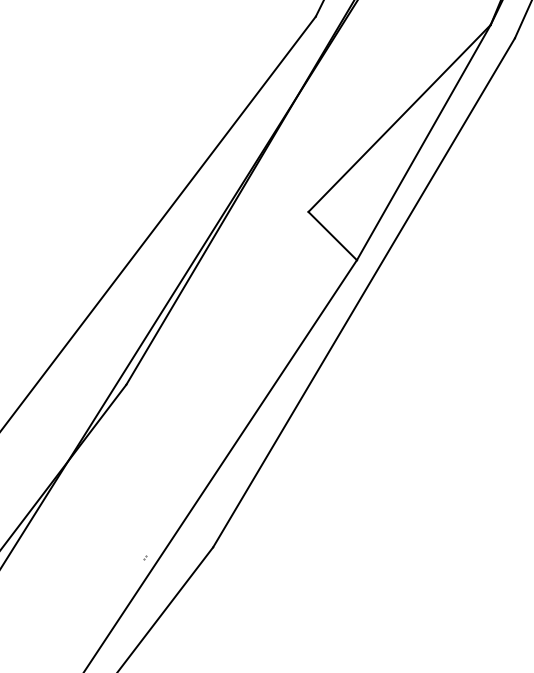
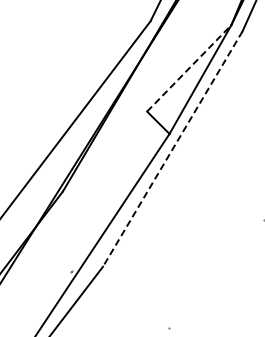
line: (400, 118) -> (189, 68), solid -> dashed
line: (363, 291) -> (172, 148), solid -> dashed

